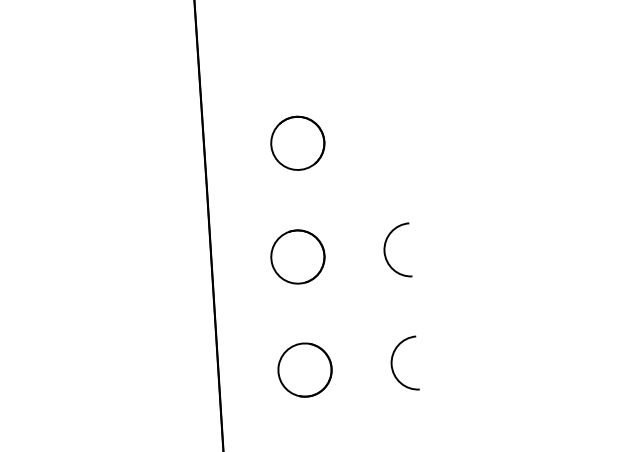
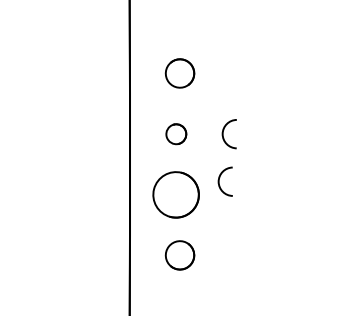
part: (298, 257) -> (176, 134), size x0.7
curve: (393, 364) -> (219, 181), moved
part: (305, 369) -> (176, 194), size x1.6

